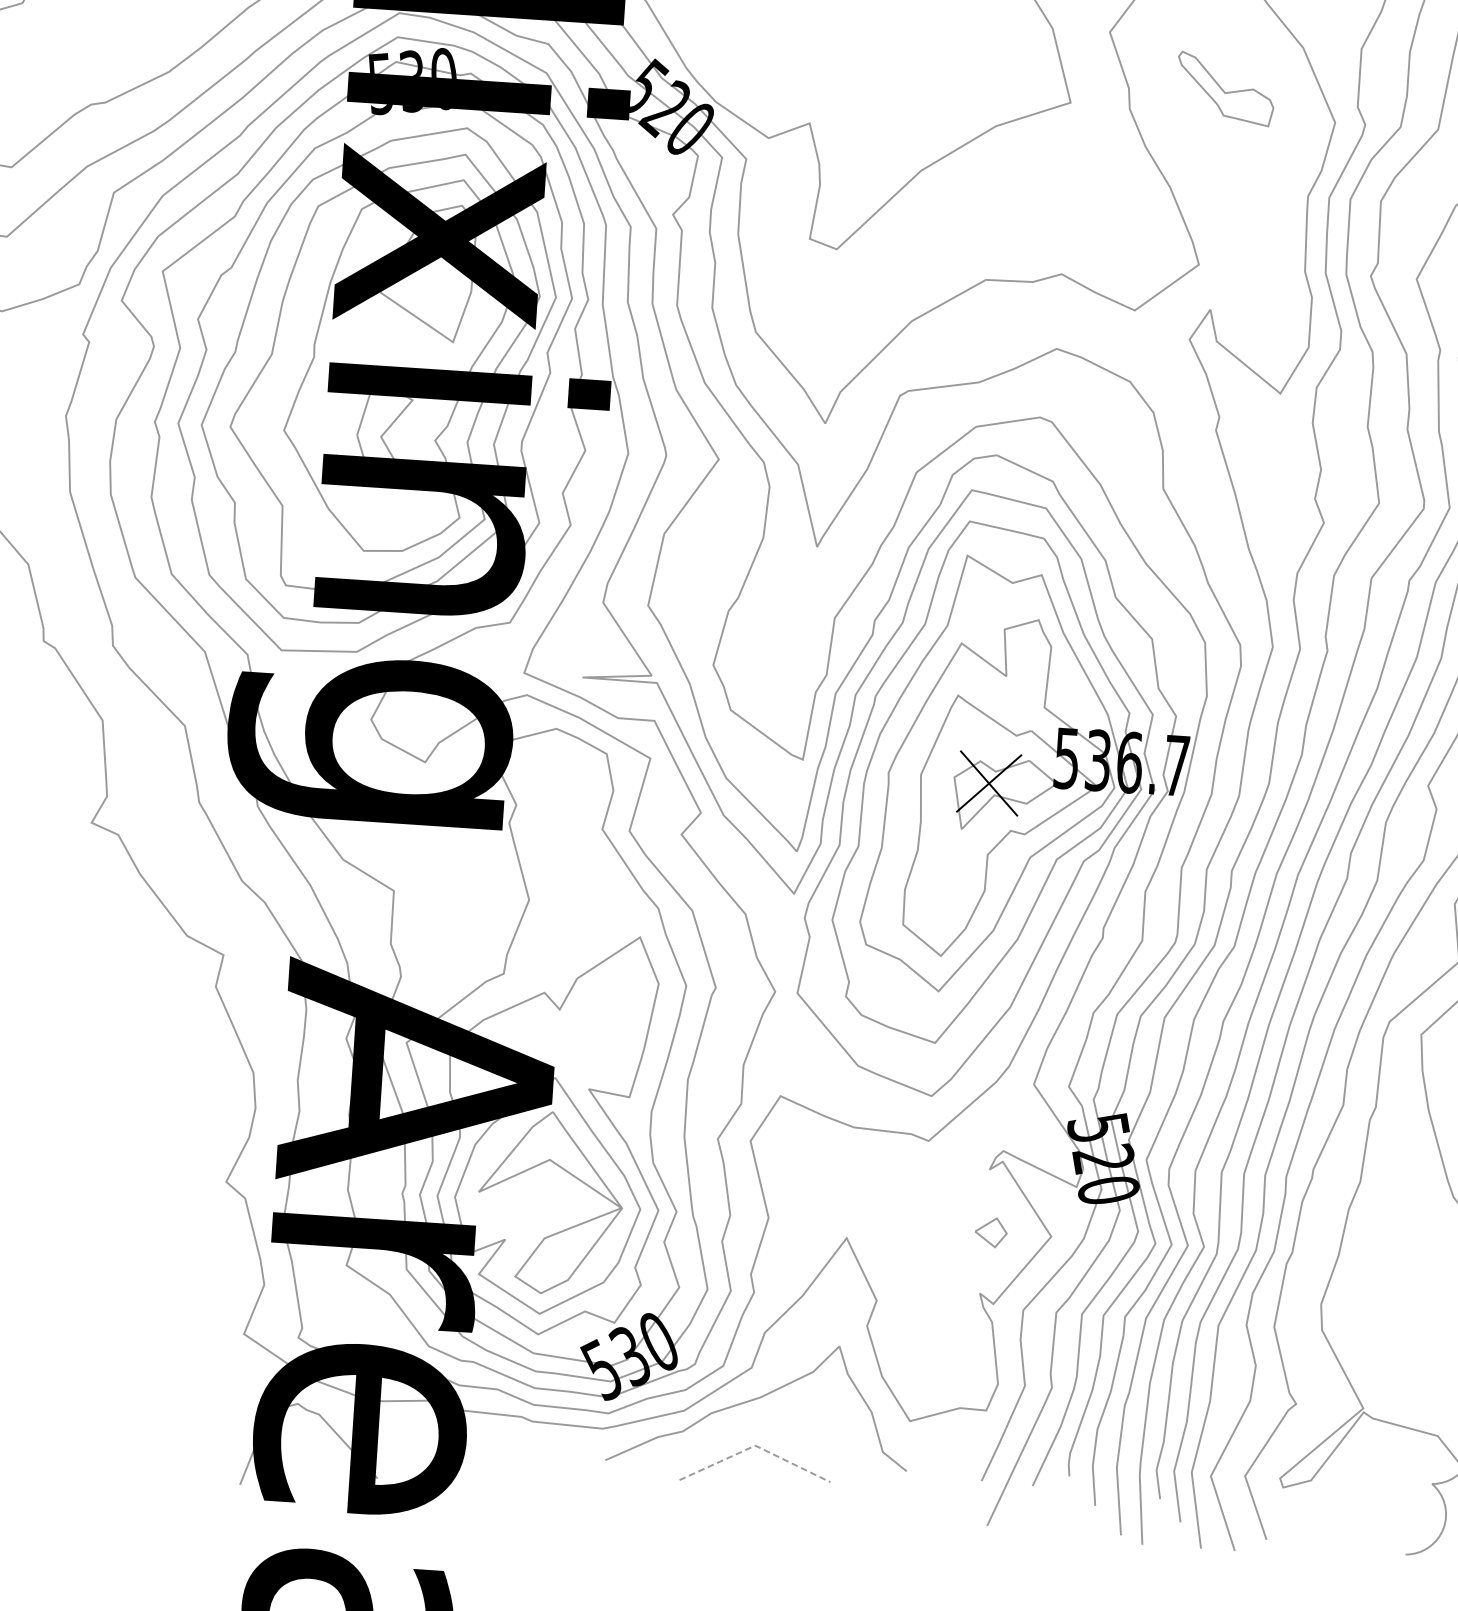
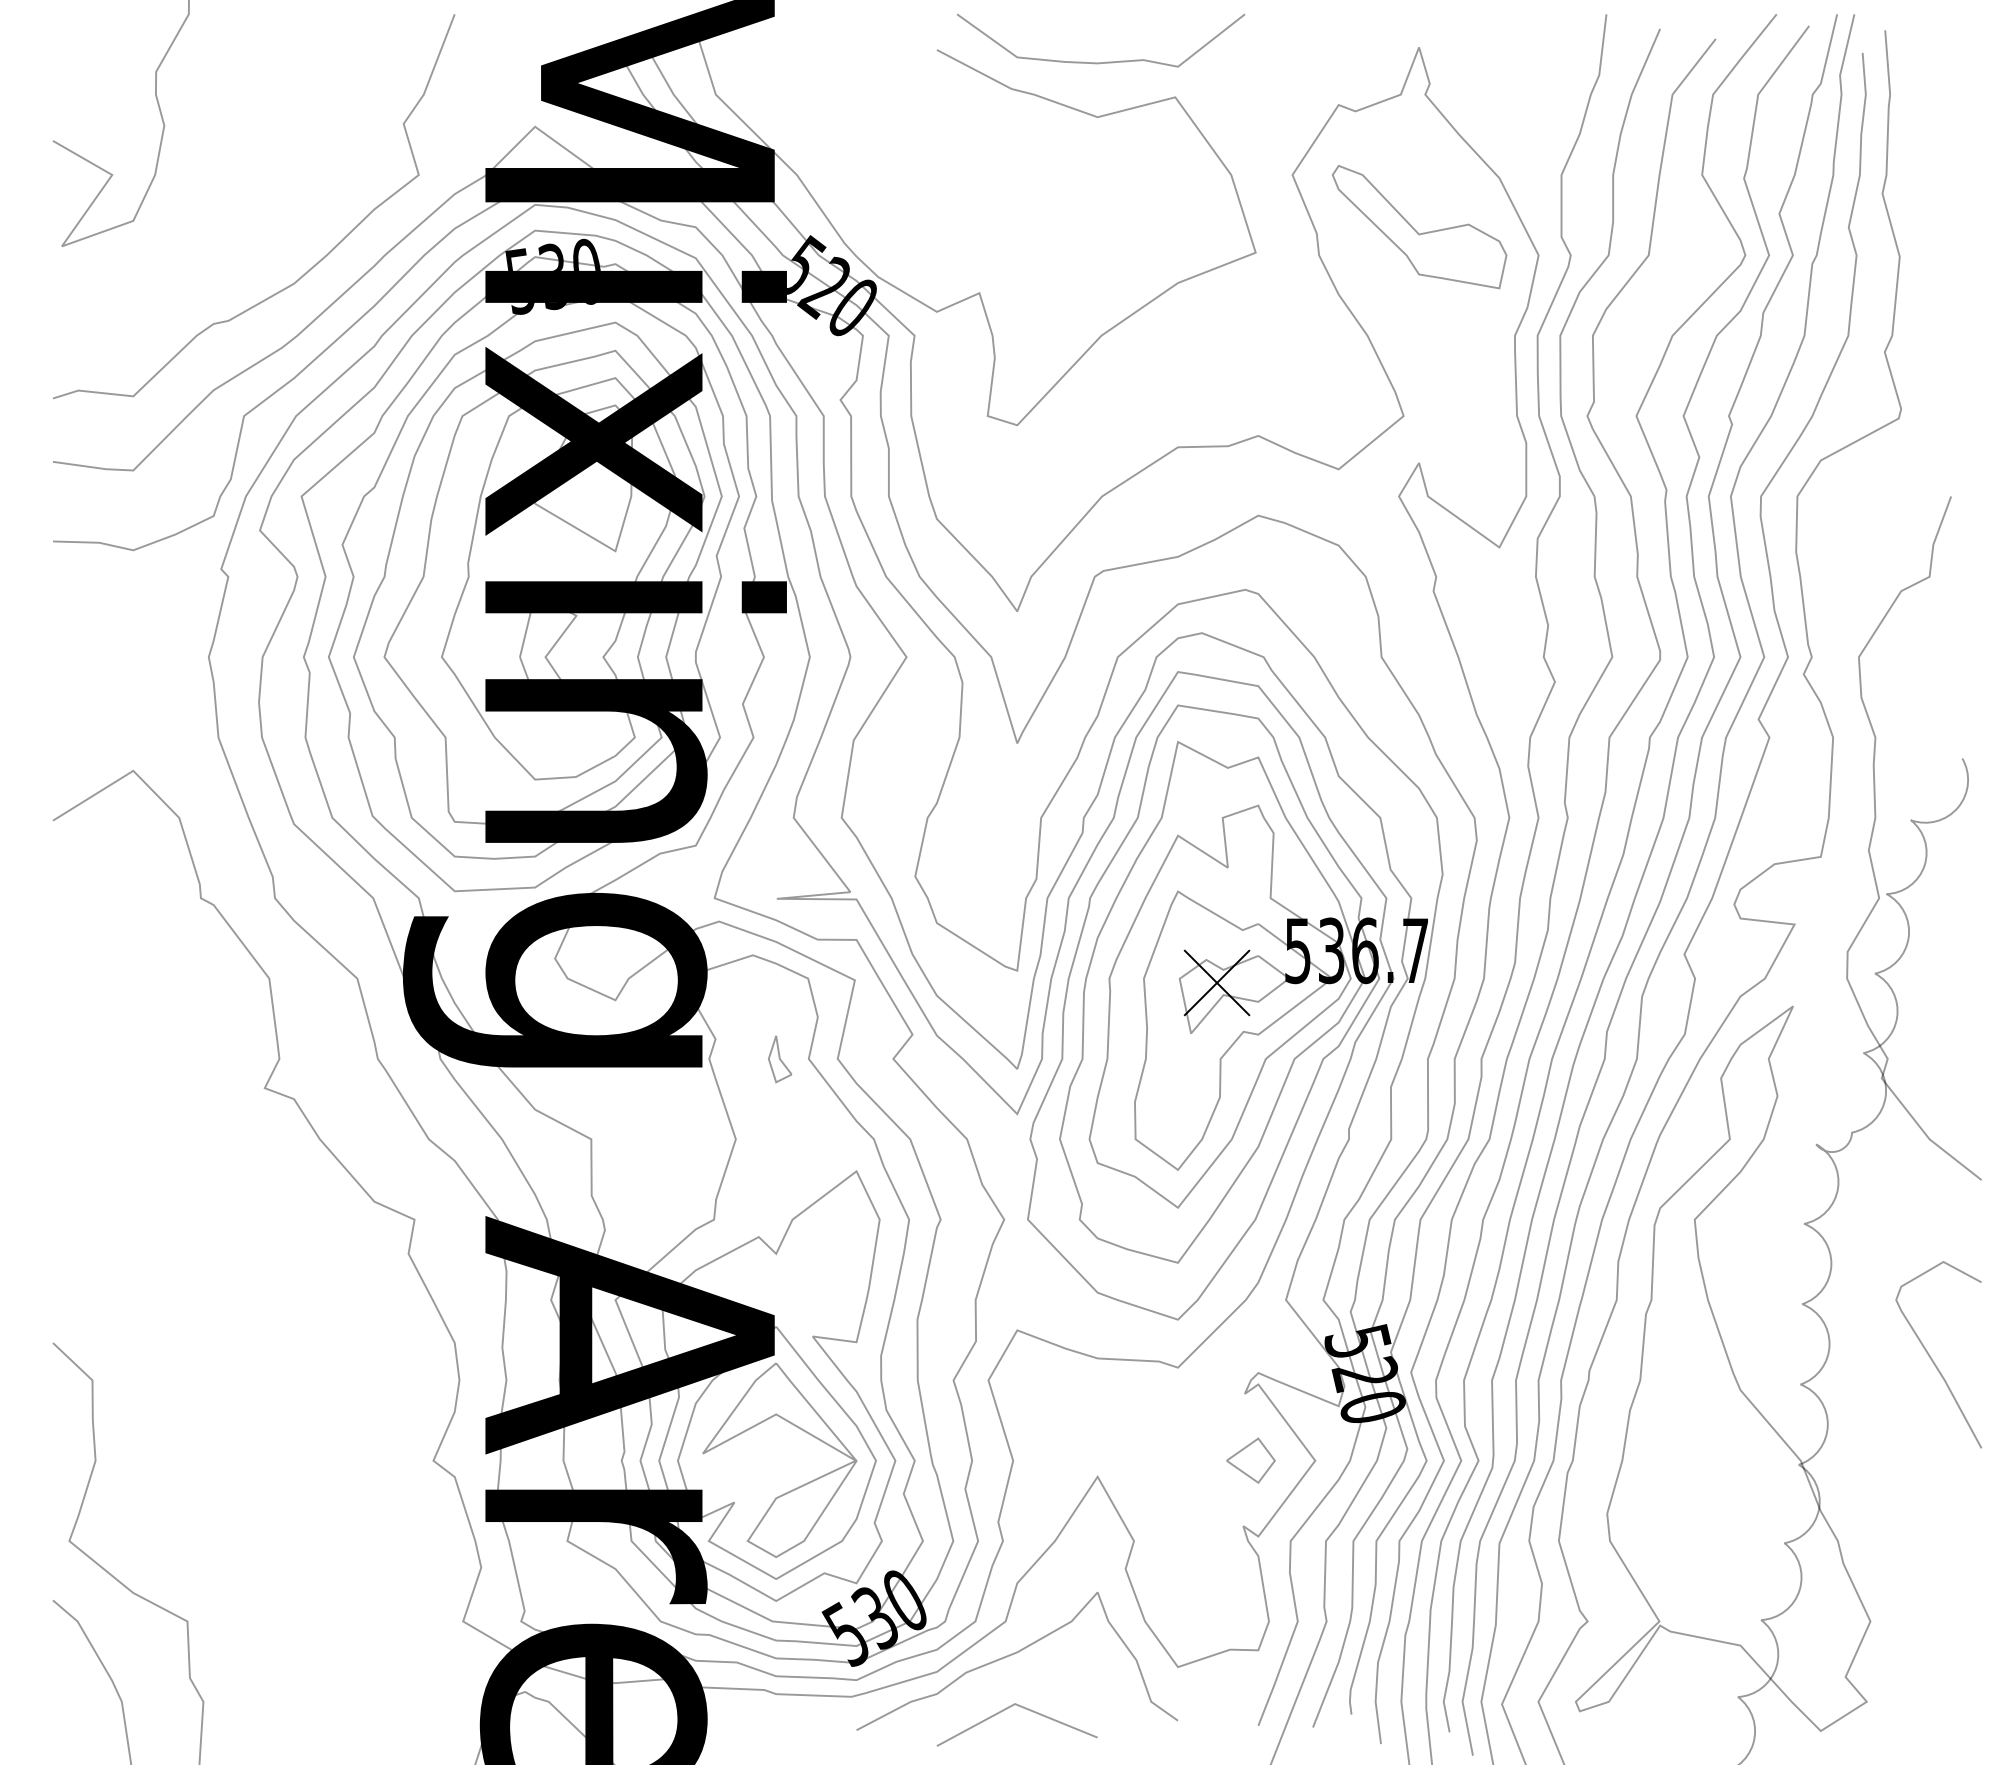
part: (1225, 89) -> (1419, 227), size x1.67
part: (575, 827) -> (779, 1058), added
part: (990, 1232) -> (1250, 1460), size x1.43
line: (755, 1446) -> (1015, 1704), dashed -> solid

